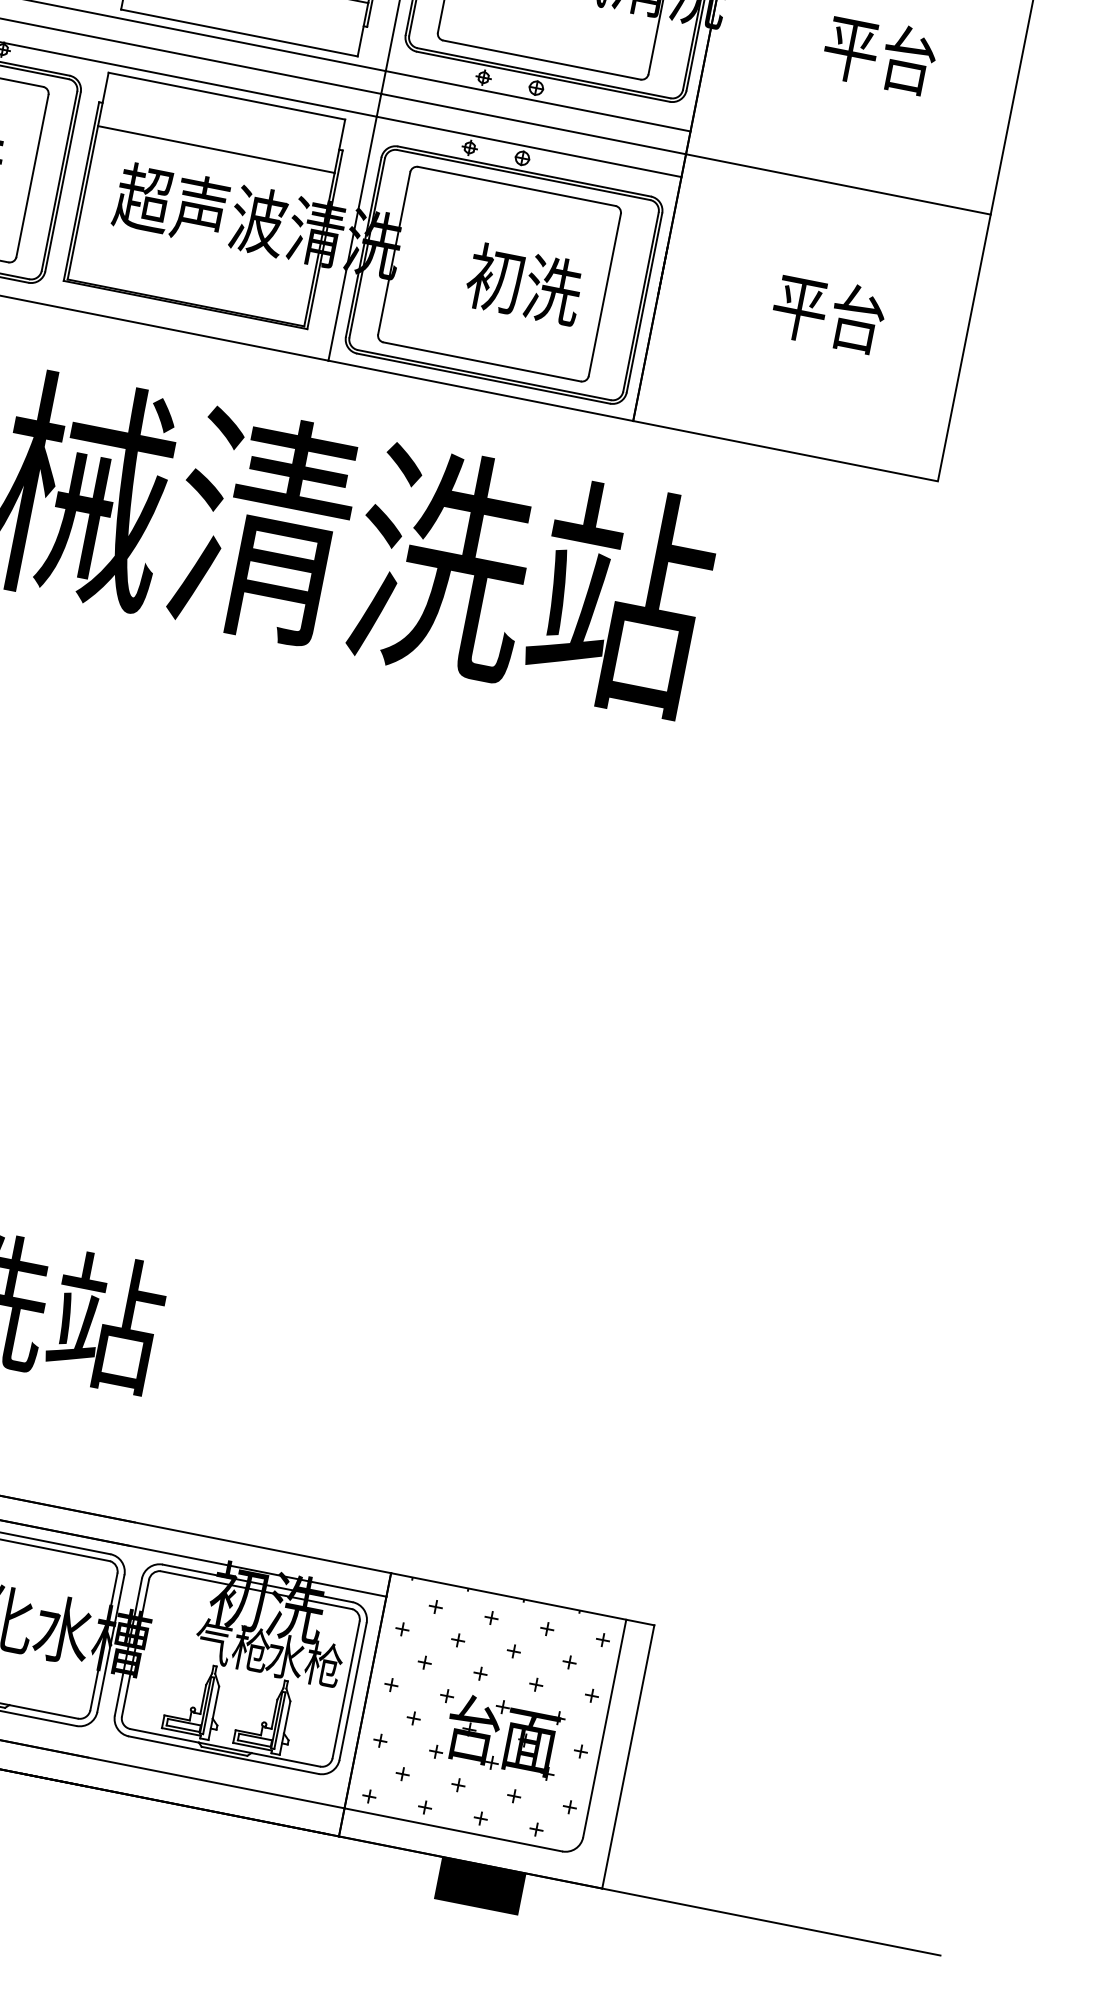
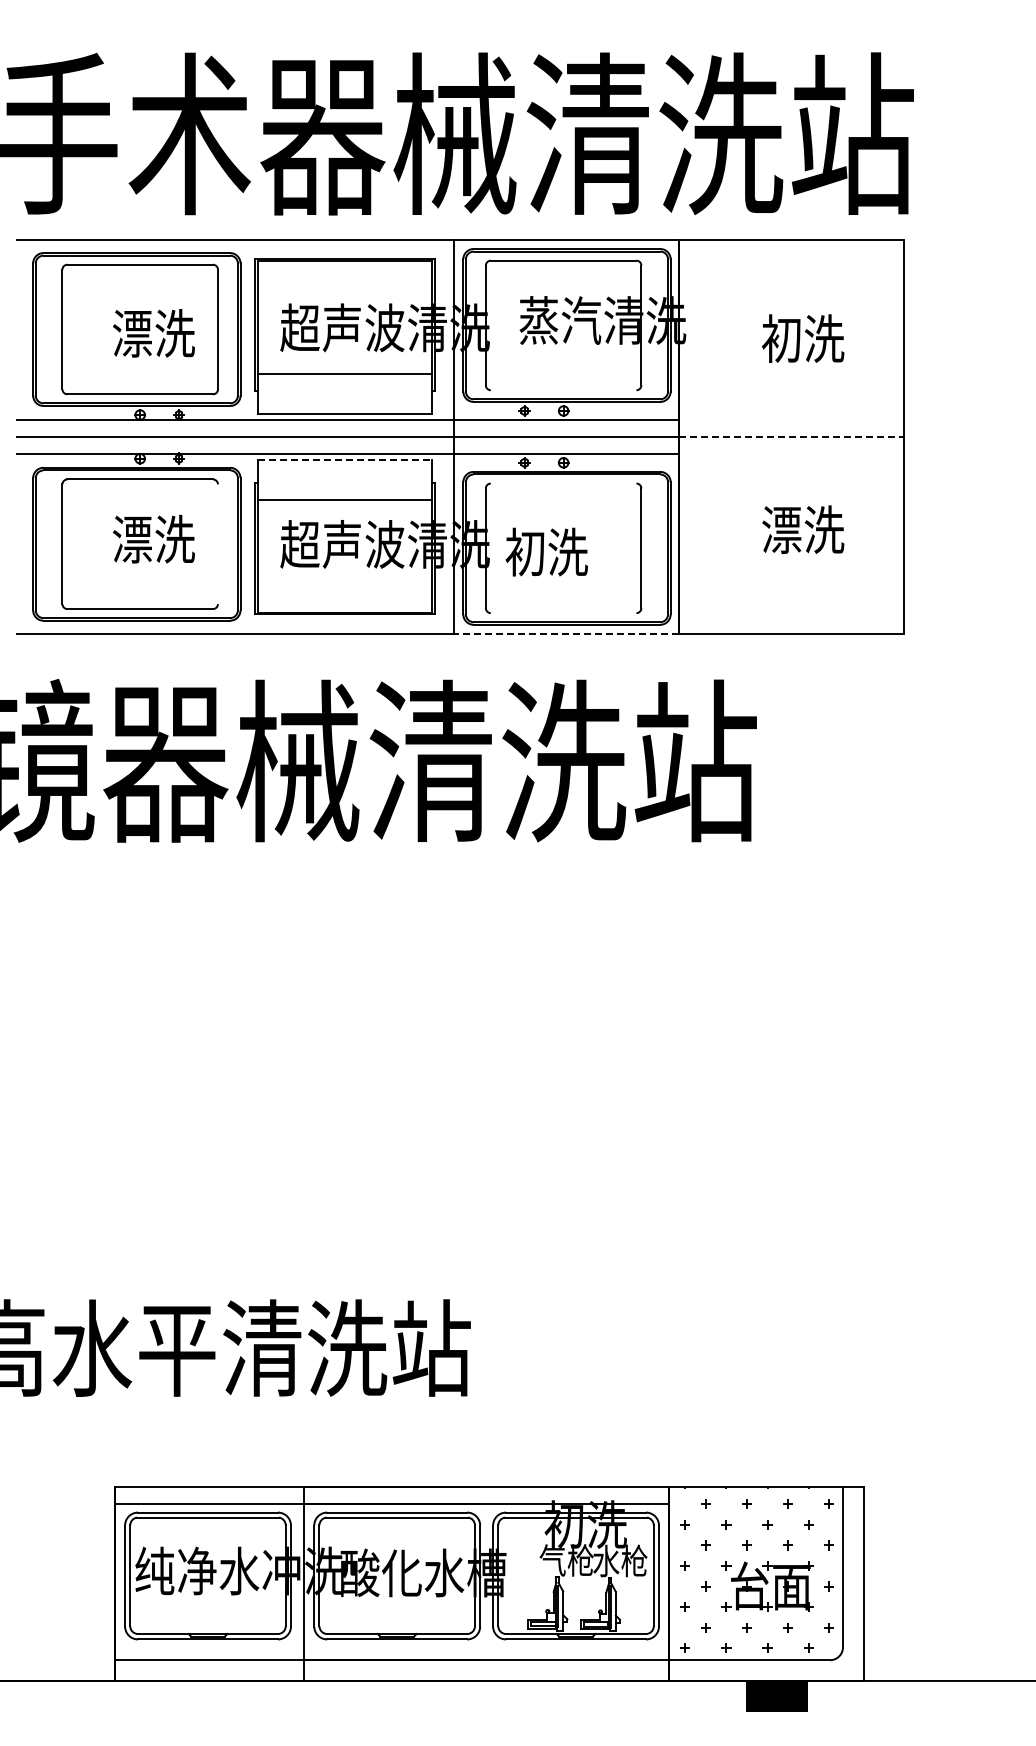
text: (879, 54) -> (802, 338), 平台 -> 初洗
line: (541, 60) -> (563, 390), removed
line: (227, 96) -> (345, 460), solid -> dashed
line: (31, 176) -> (217, 544), removed
line: (839, 184) -> (792, 436), solid -> dashed
line: (516, 186) -> (563, 483), removed
text: (524, 283) -> (546, 551), moved
text: (829, 312) -> (803, 529), 平台 -> 漂洗
line: (481, 362) -> (563, 613), removed
line: (480, 390) -> (566, 633), solid -> dashed

